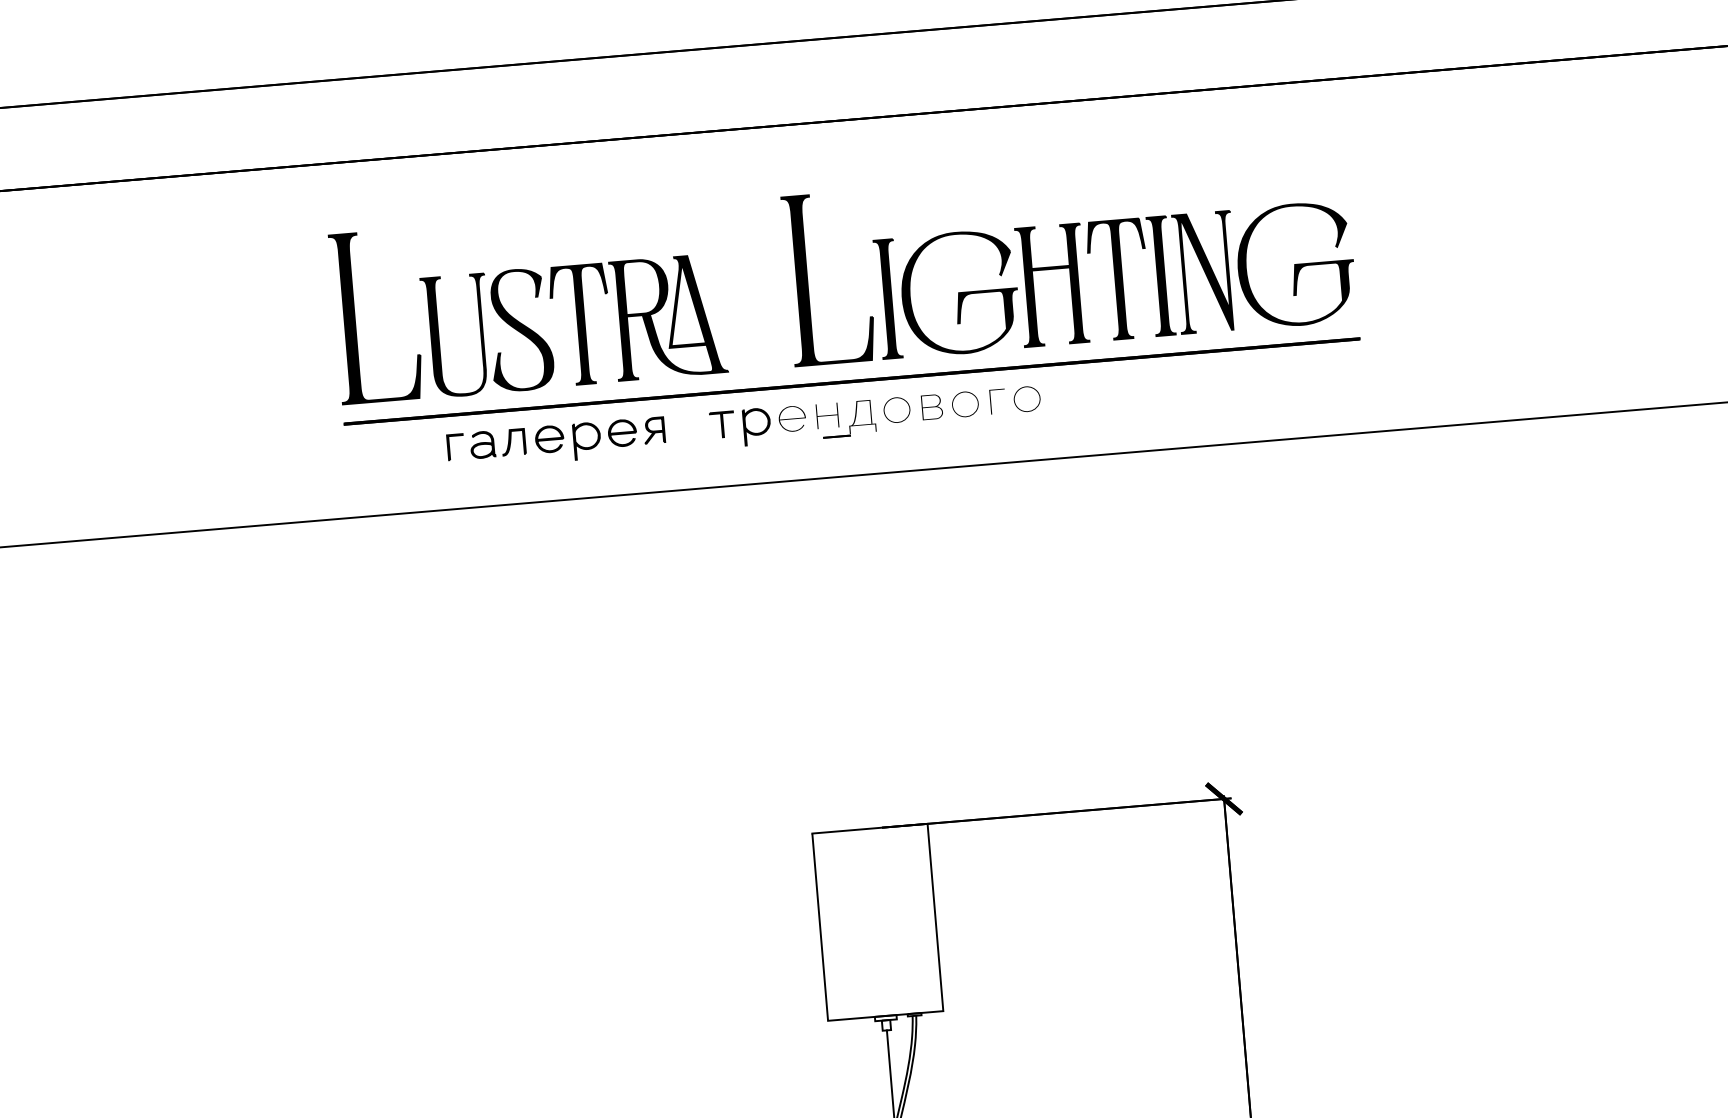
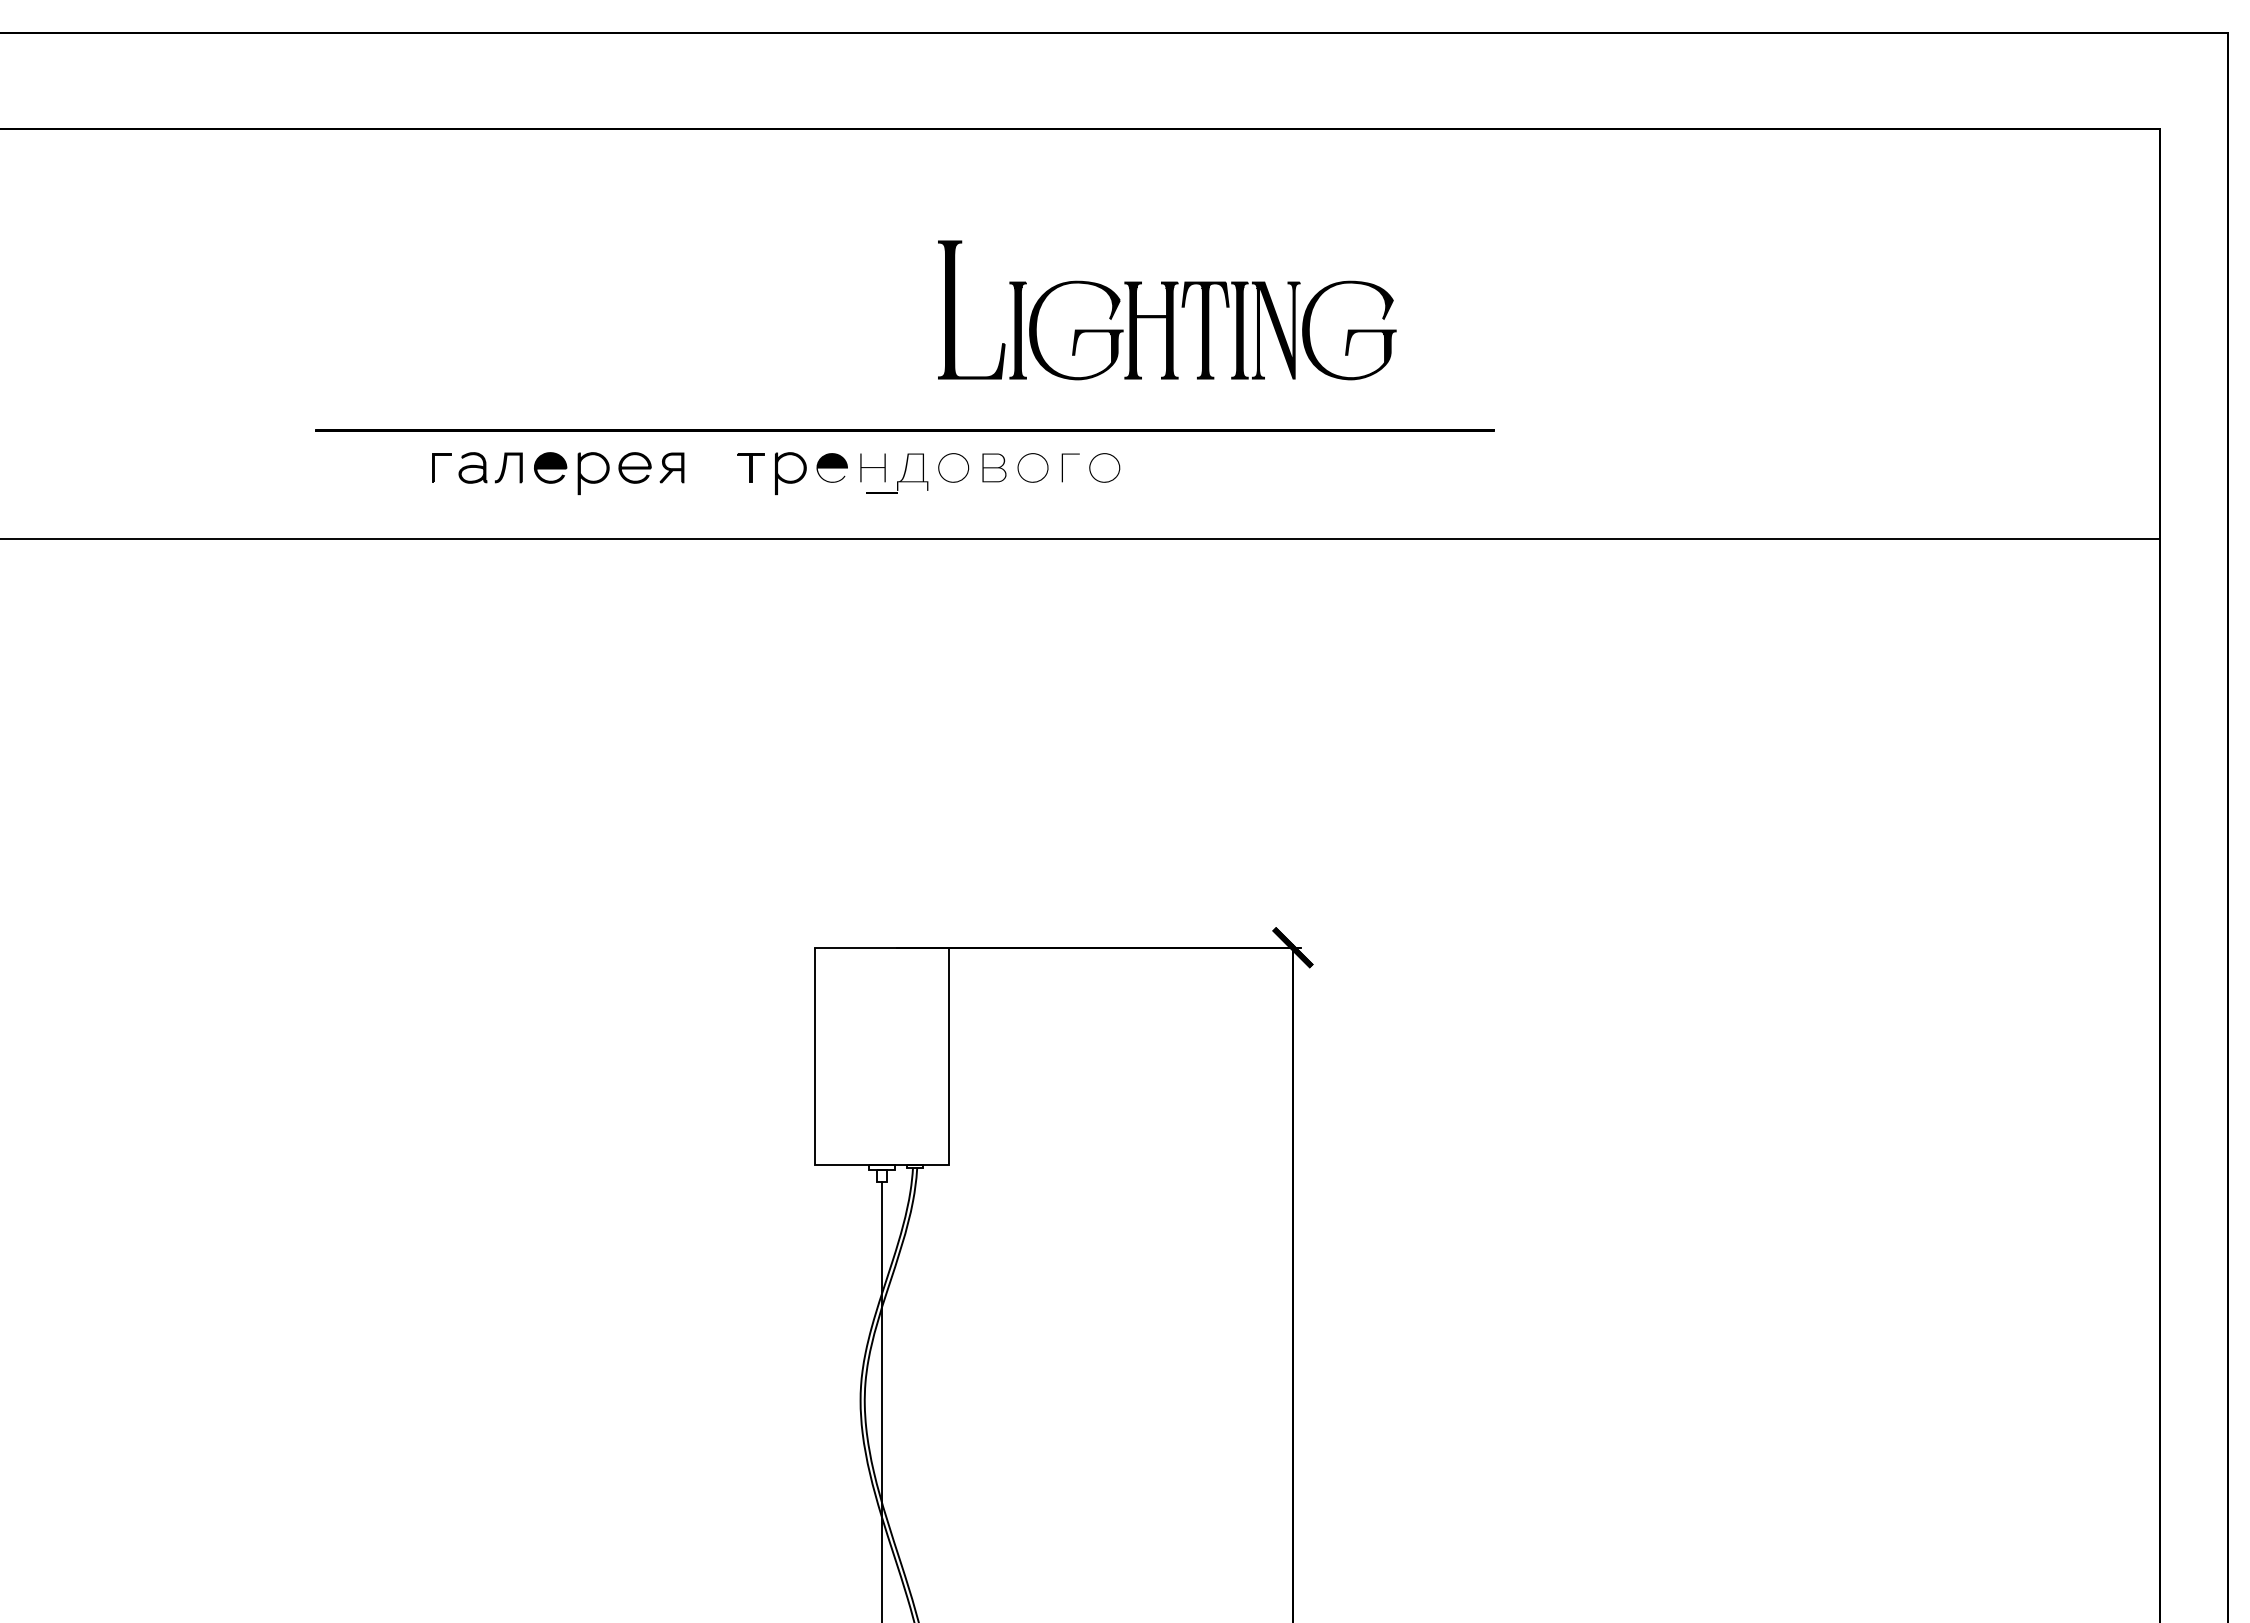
part: (1069, 258) -> (1167, 310), size x0.7
part: (535, 297) -> (547, 303), removed

